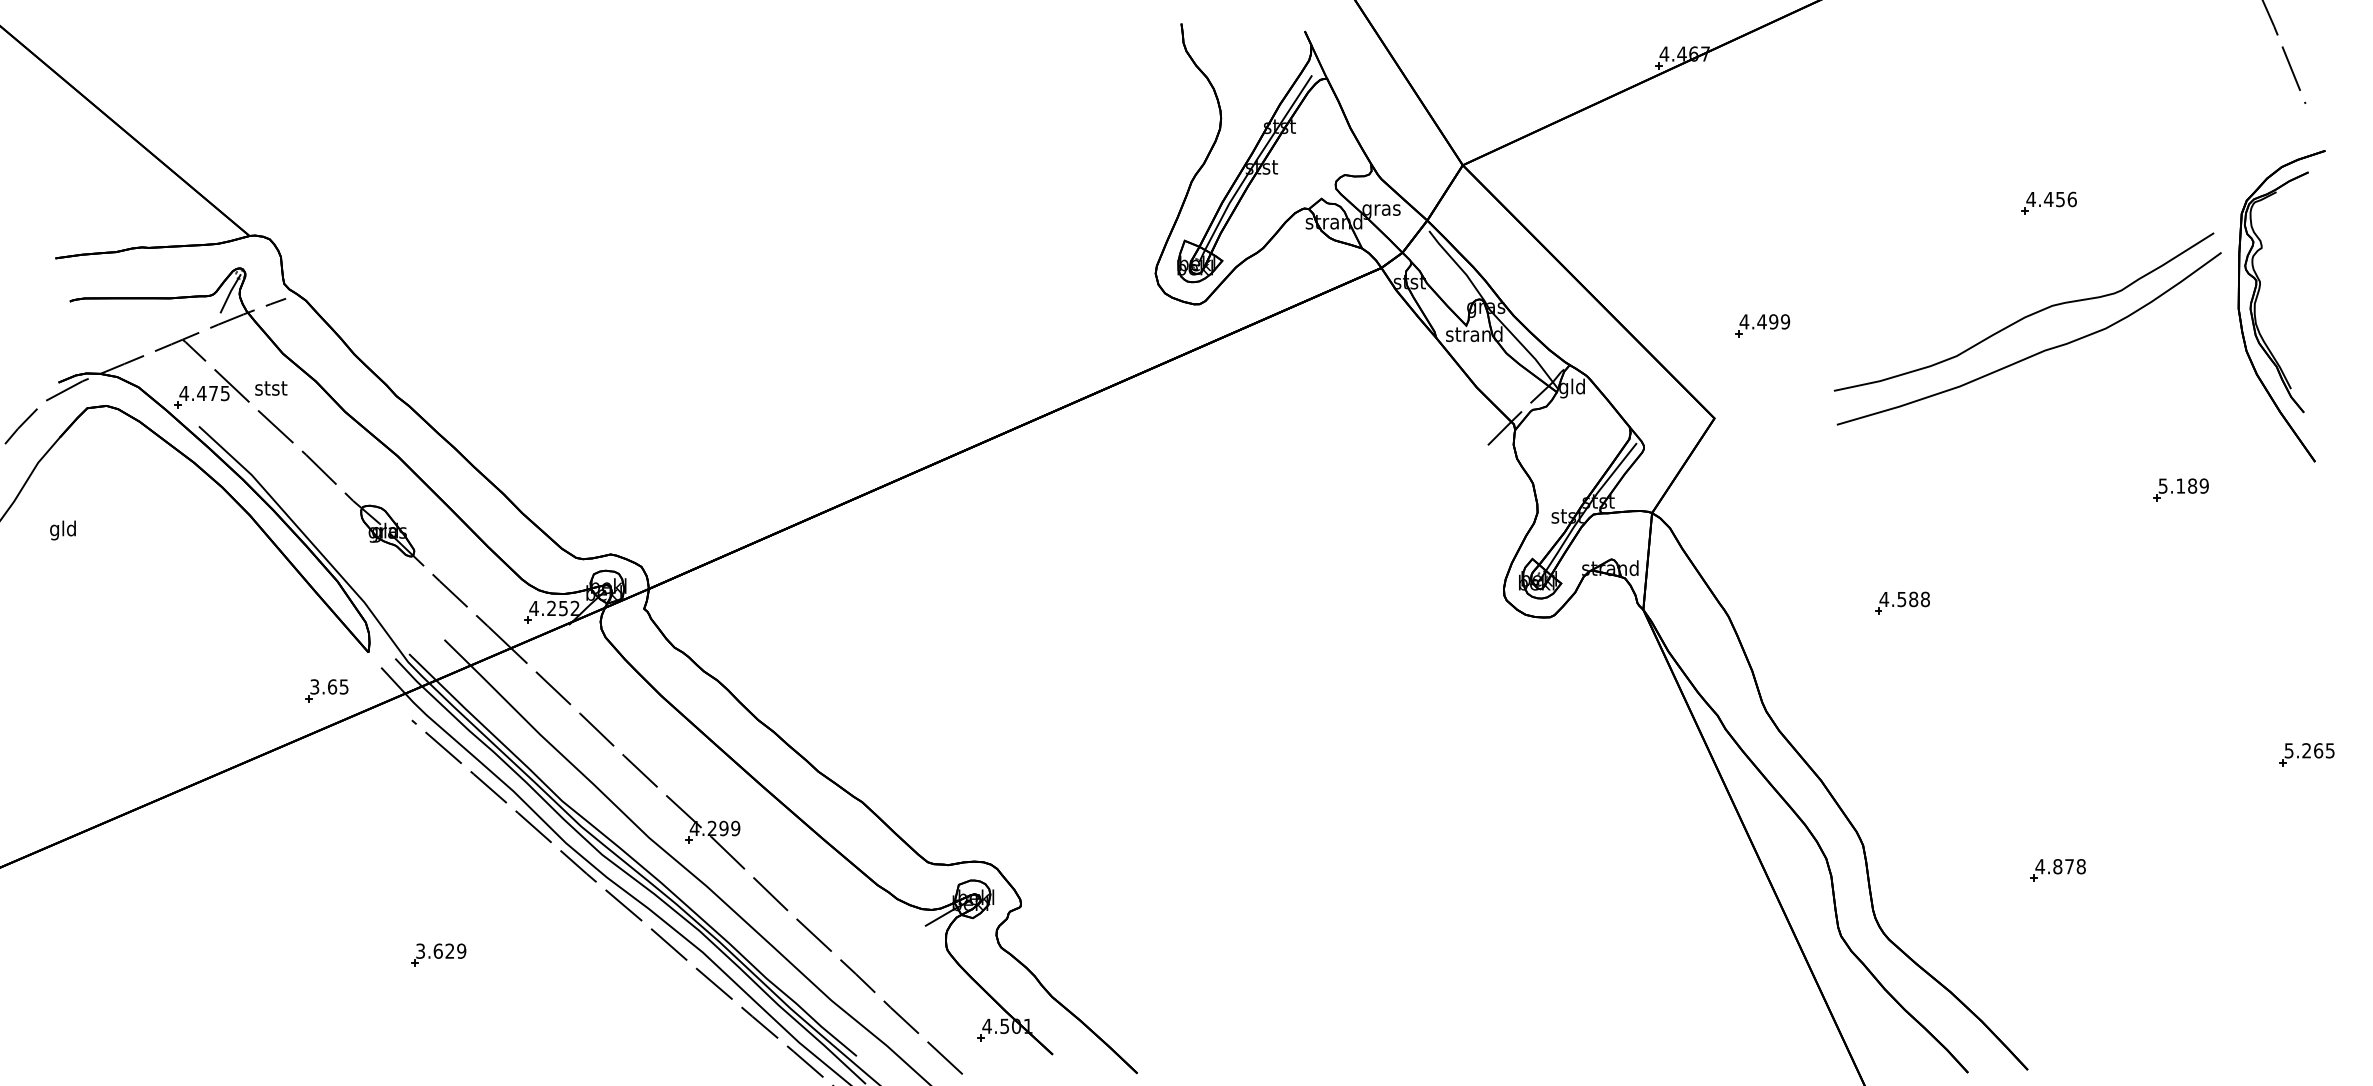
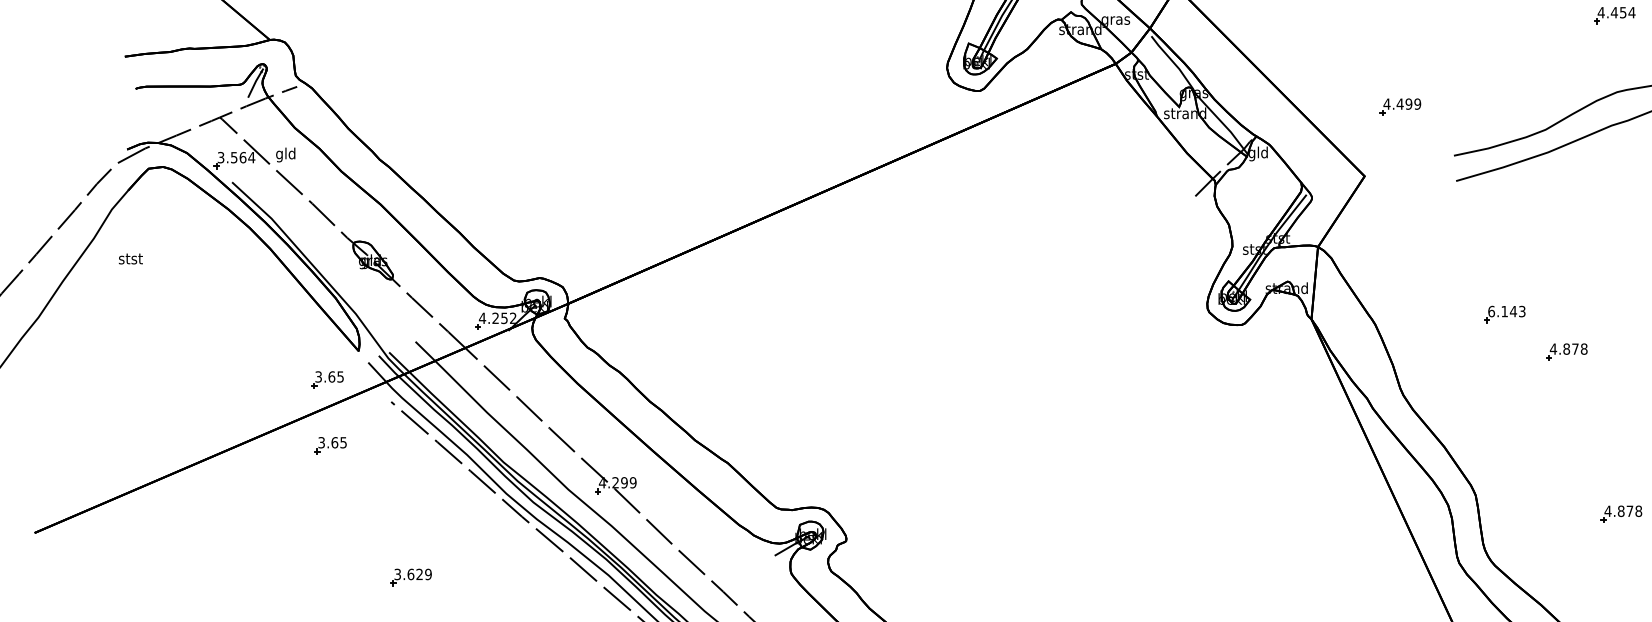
text: (2072, 199) -> (1632, 12), 4.456 -> 4.454
text: (271, 389) -> (286, 154), stst -> gld
text: (204, 393) -> (236, 157), 4.475 -> 3.564
text: (63, 530) -> (130, 260), gld -> stst
text: (1904, 599) -> (1506, 311), 4.588 -> 6.143
part: (1984, 653) -> (1566, 351), added
part: (330, 778) -> (330, 445), added

